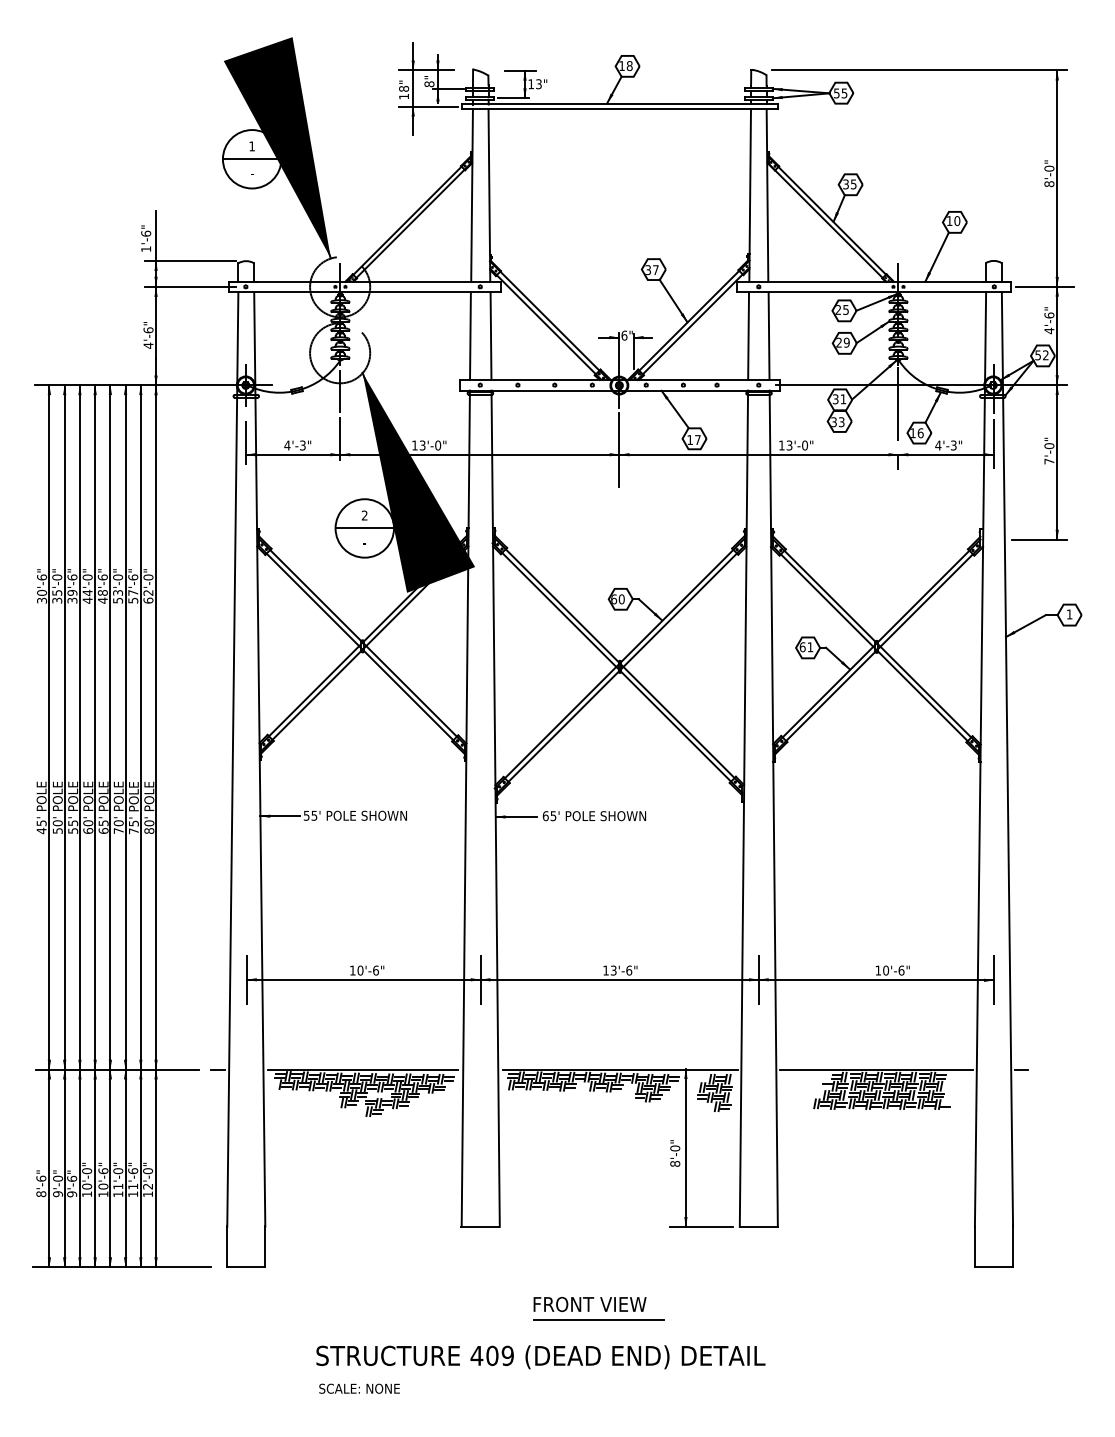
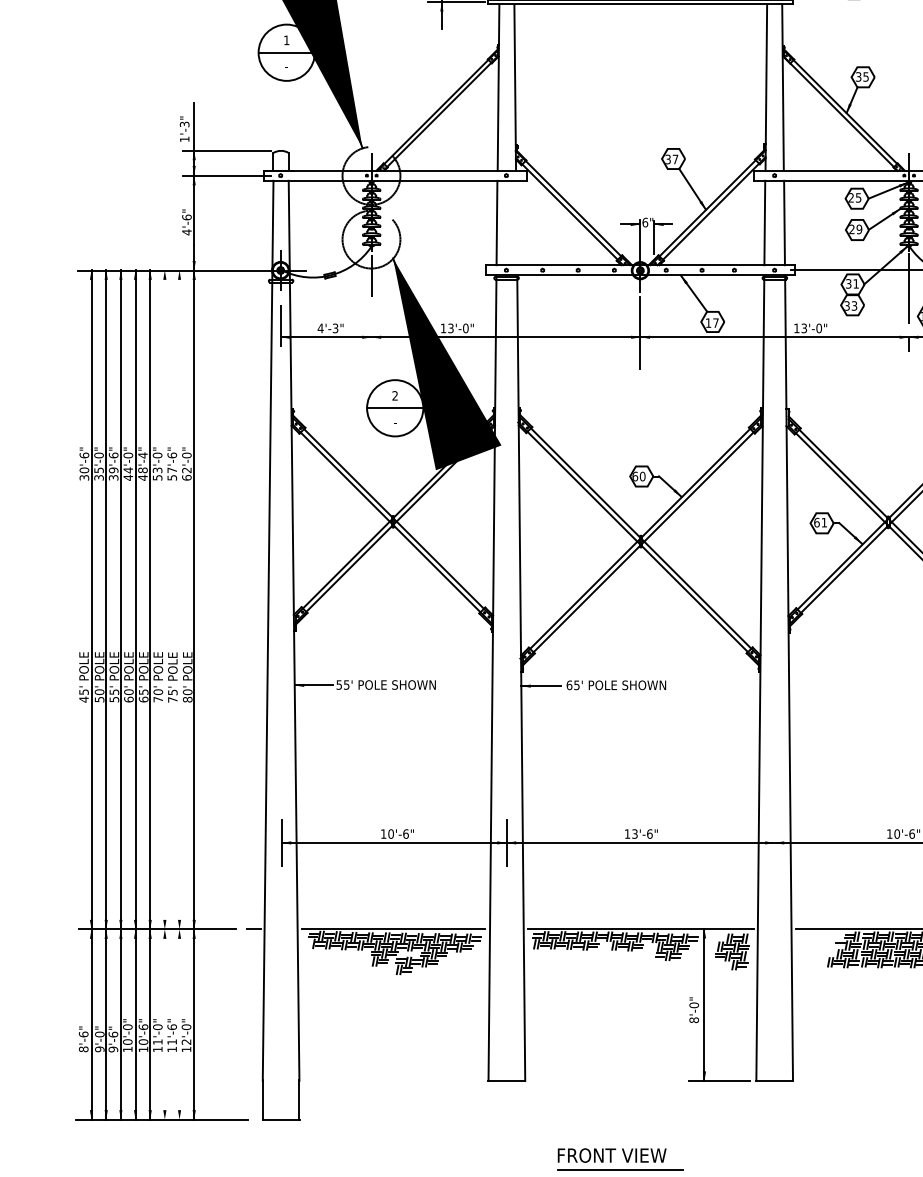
text: (146, 233) -> (185, 124), 1'-6" -> 1'-3"
line: (490, 335) -> (516, 222), removed
line: (340, 438) -> (371, 321), removed
text: (102, 577) -> (142, 455), 48'-6" -> 48'-4"
line: (125, 826) -> (164, 695), removed
line: (140, 826) -> (179, 695), removed
line: (758, 980) -> (774, 843), removed

